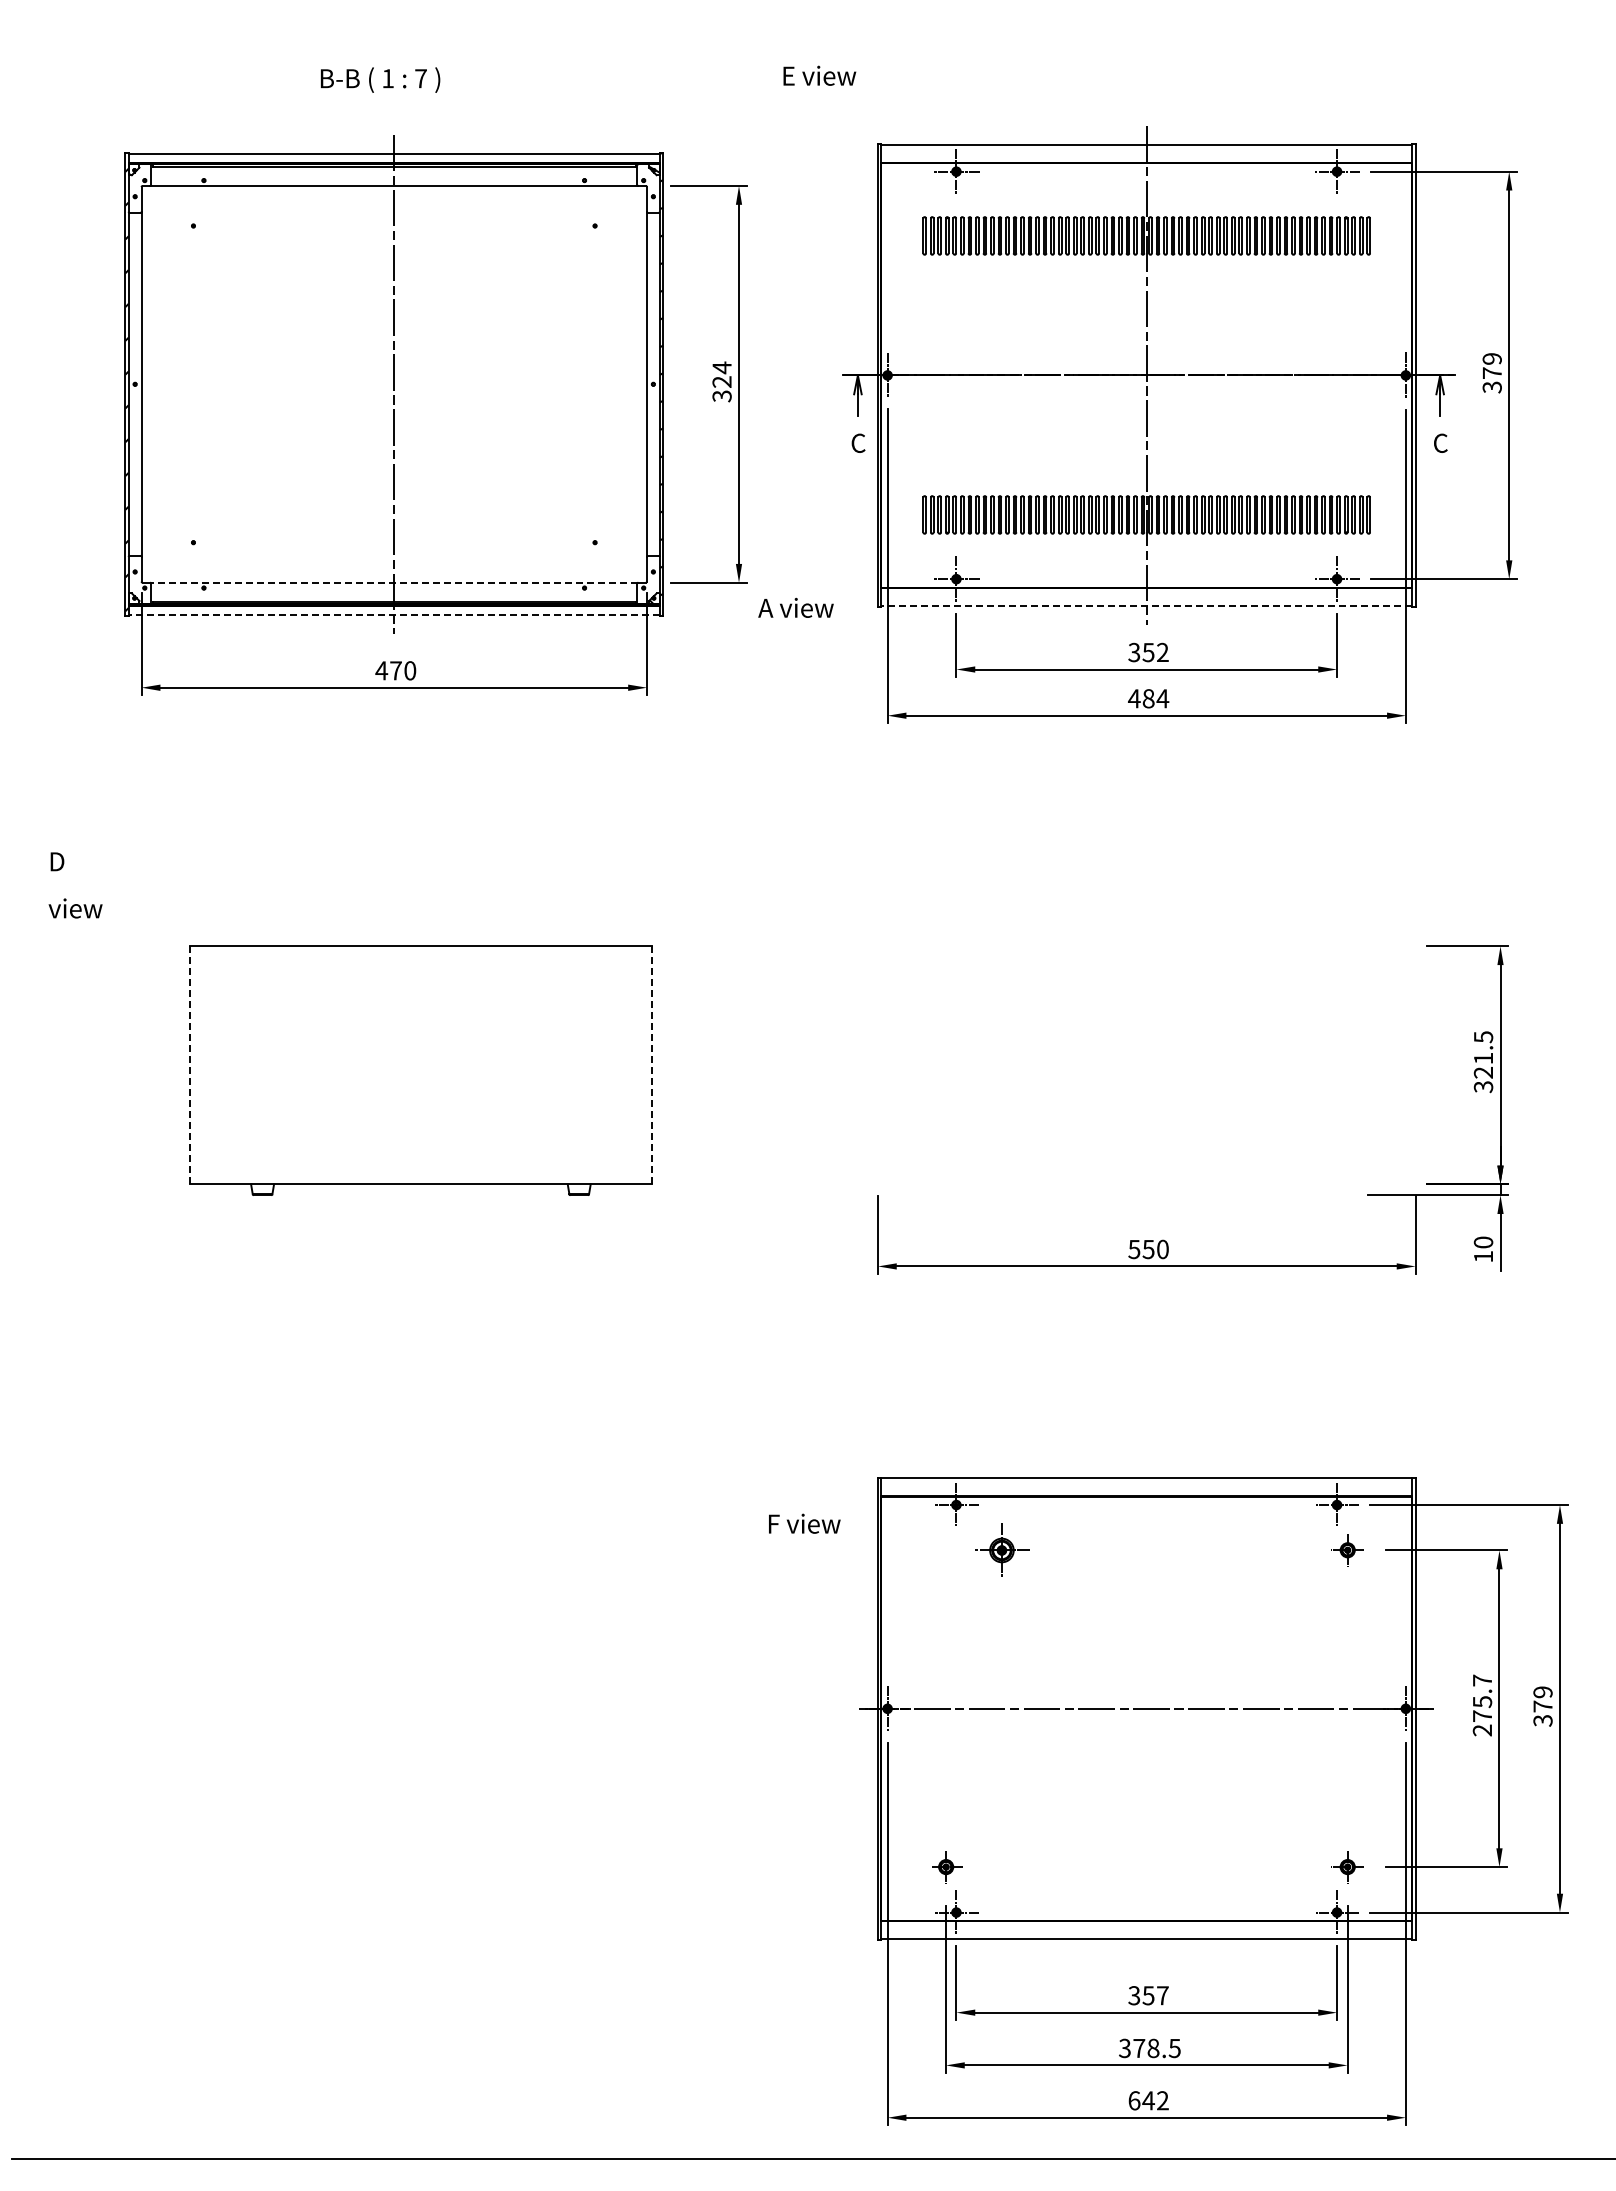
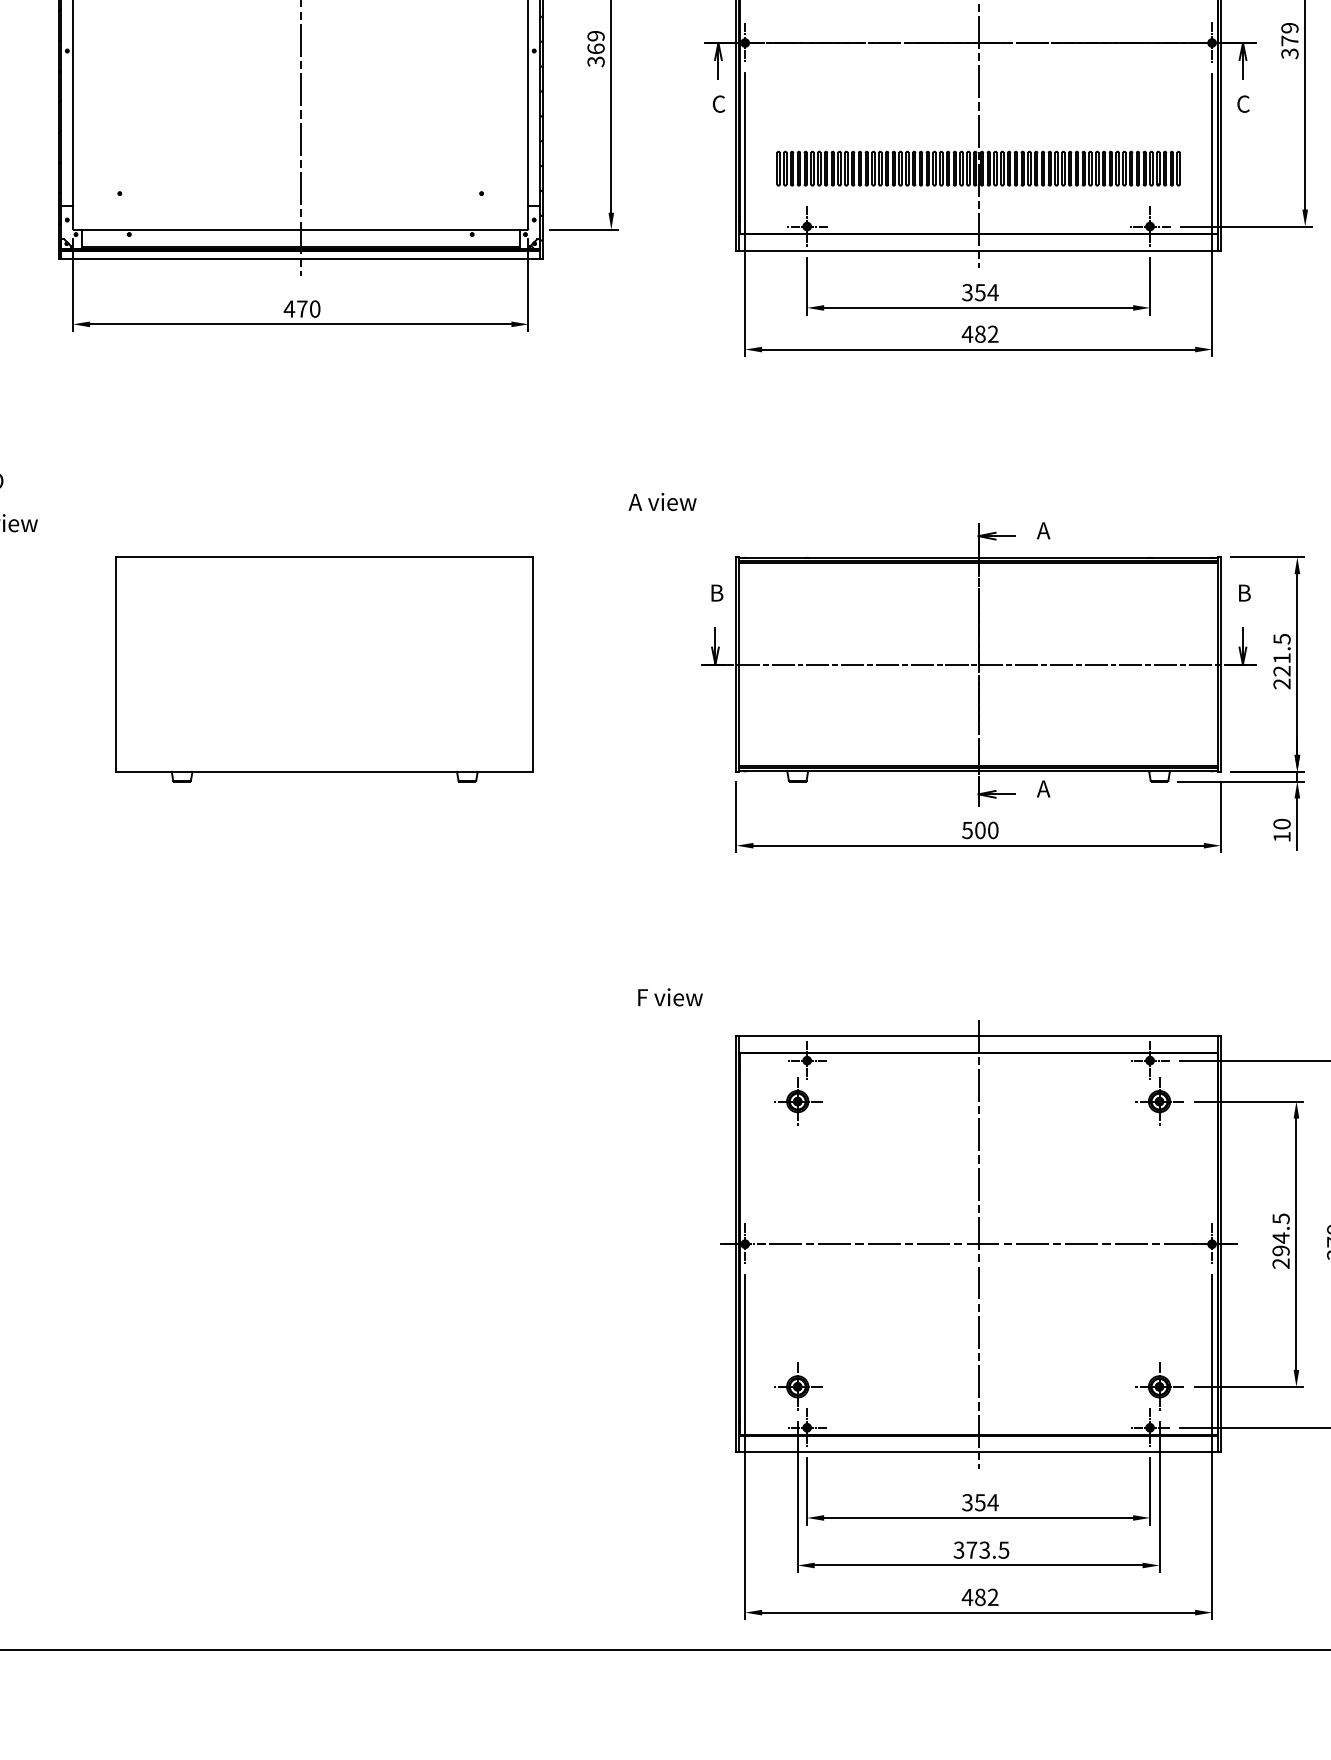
text: (721, 374) -> (595, 42), 324 -> 369
line: (393, 582) -> (300, 229), dashed -> solid
line: (1146, 606) -> (978, 251), dashed -> solid
text: (795, 607) -> (662, 501), moved
line: (394, 614) -> (300, 258), dashed -> solid
text: (1162, 651) -> (992, 291), 352 -> 354
text: (1162, 698) -> (992, 334), 484 -> 482
line: (652, 1064) -> (533, 663), dashed -> solid
part: (1147, 1064) -> (979, 663), added
line: (189, 1065) -> (116, 664), dashed -> solid
text: (1483, 1087) -> (1282, 684), 321.5 -> 221.5
text: (1148, 1249) -> (980, 830), 550 -> 500
text: (804, 1523) -> (670, 997), moved
part: (1002, 1549) -> (798, 1100), moved
part: (1347, 1549) -> (1159, 1100), size x1.67
text: (1482, 1698) -> (1281, 1234), 275.7 -> 294.5
line: (1146, 1708) -> (978, 1243), added
part: (946, 1866) -> (798, 1386), size x1.67
part: (1347, 1866) -> (1159, 1386), size x1.67
text: (1162, 1995) -> (992, 1502), 357 -> 354
text: (1153, 2047) -> (984, 1549), 378.5 -> 373.5
text: (1141, 2100) -> (973, 1597), 642 -> 482

